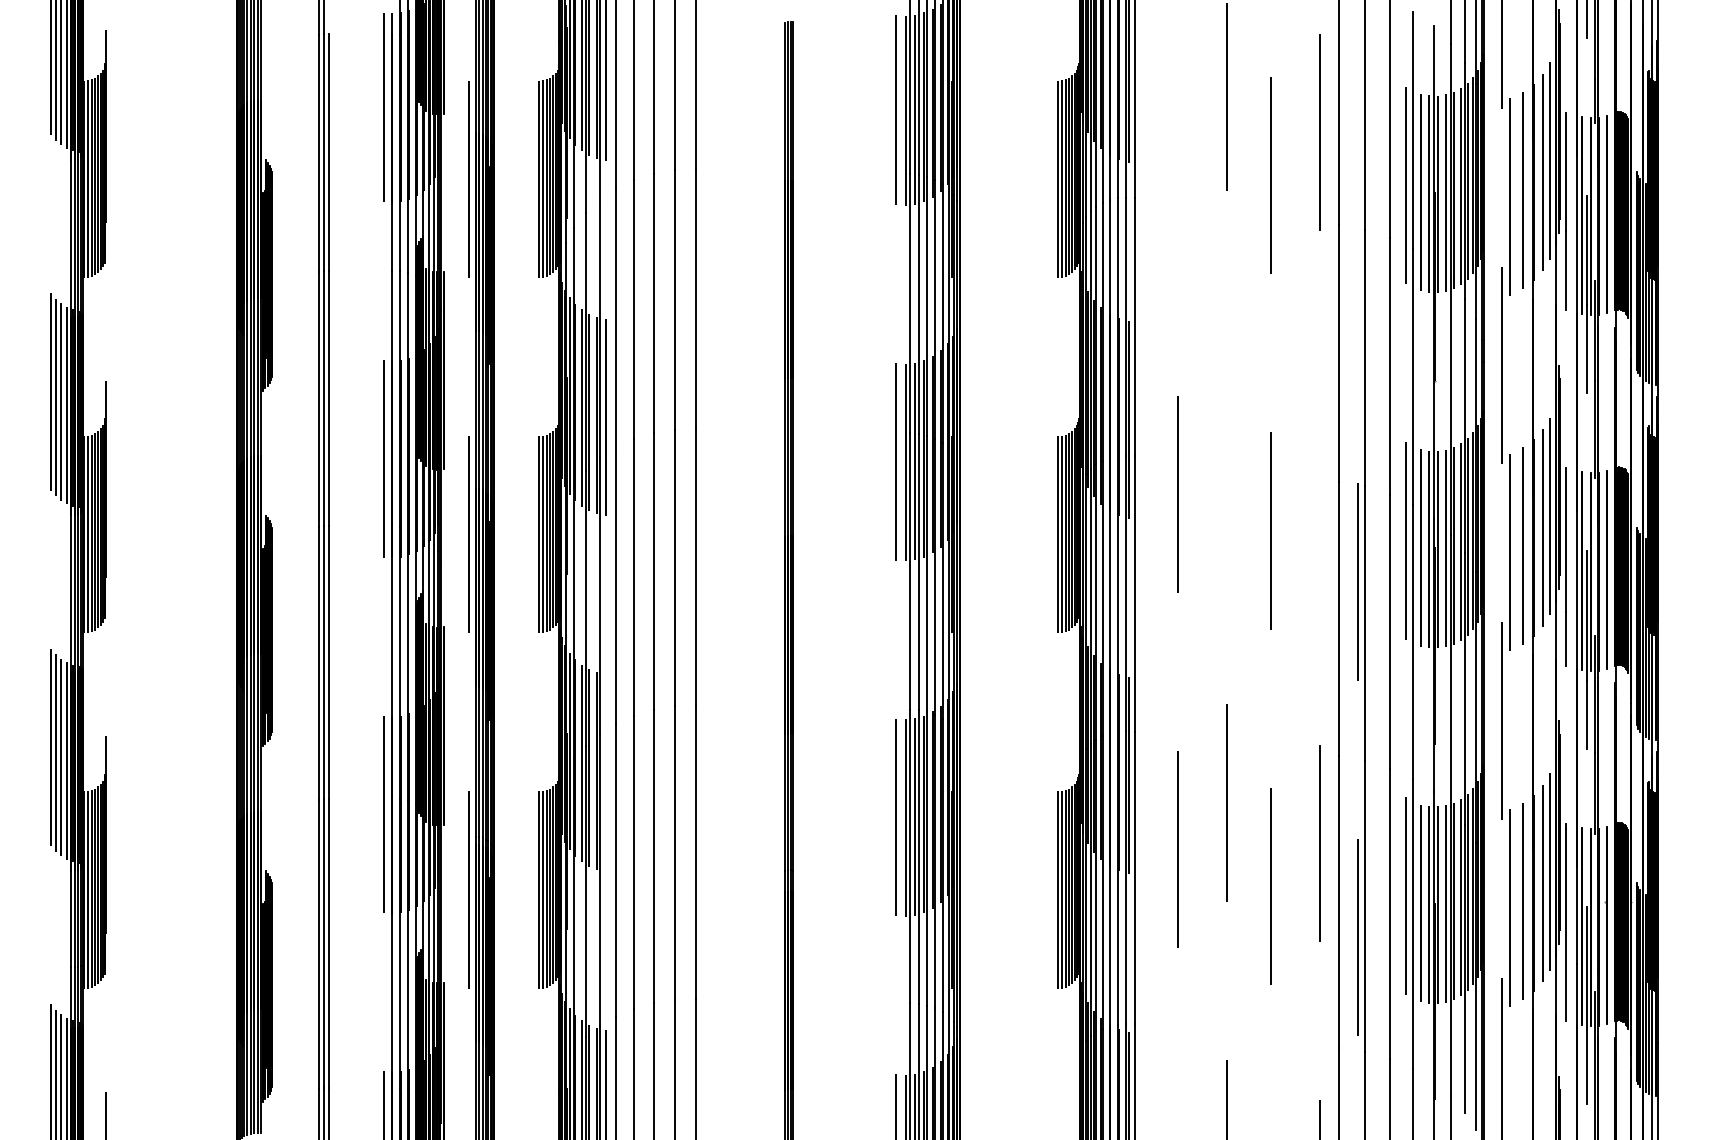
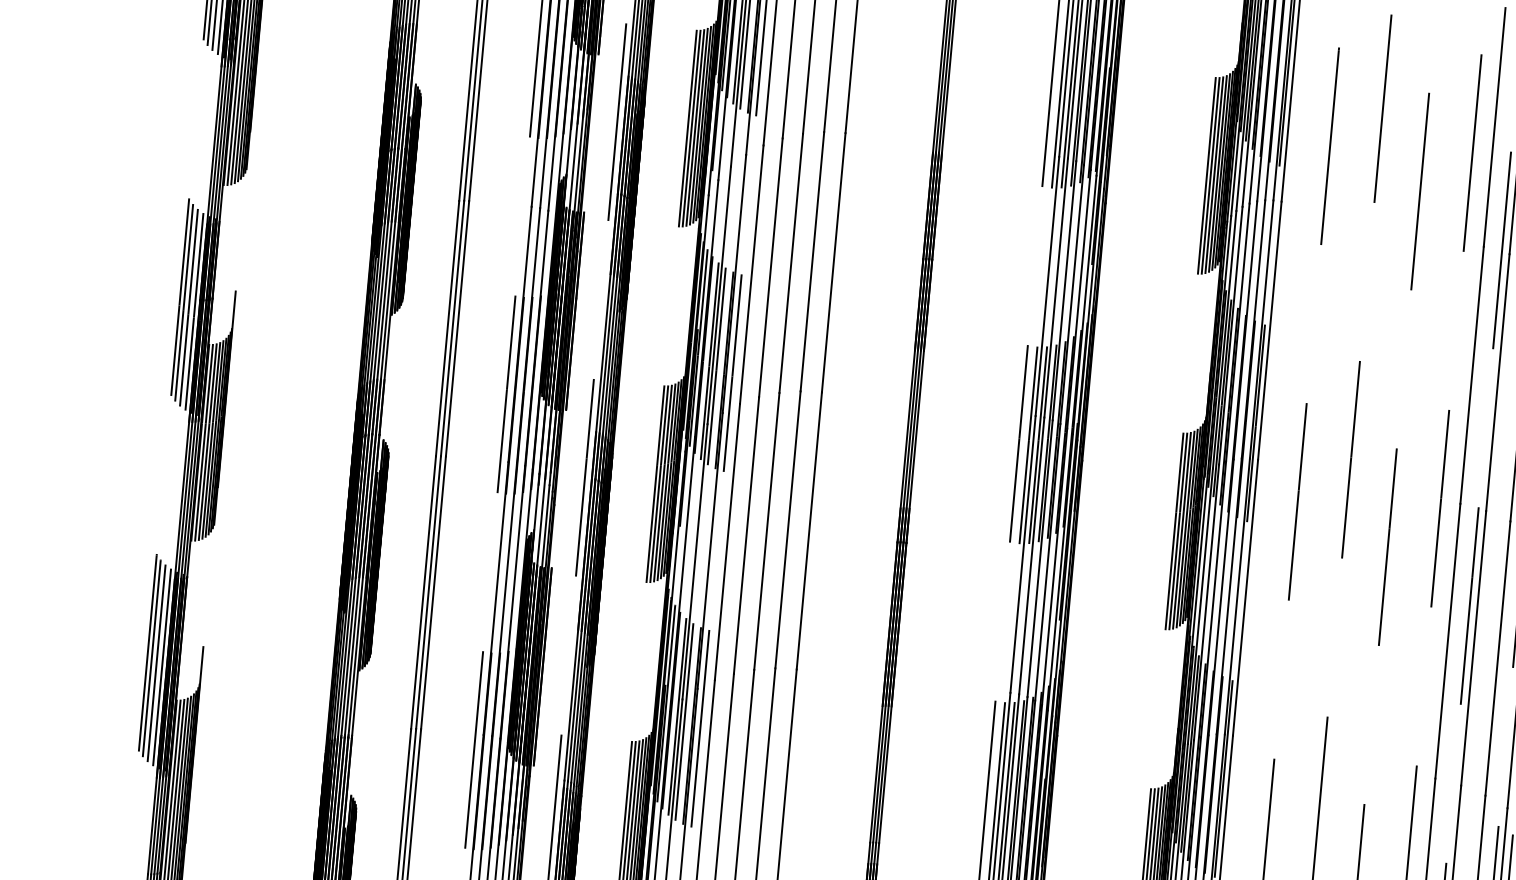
line: (1177, 138) -> (1329, 145), added
line: (1357, 226) -> (1502, 250), added
line: (1226, 447) -> (1350, 459), added
line: (1319, 487) -> (1440, 507), added
line: (605, 772) -> (700, 728), added

